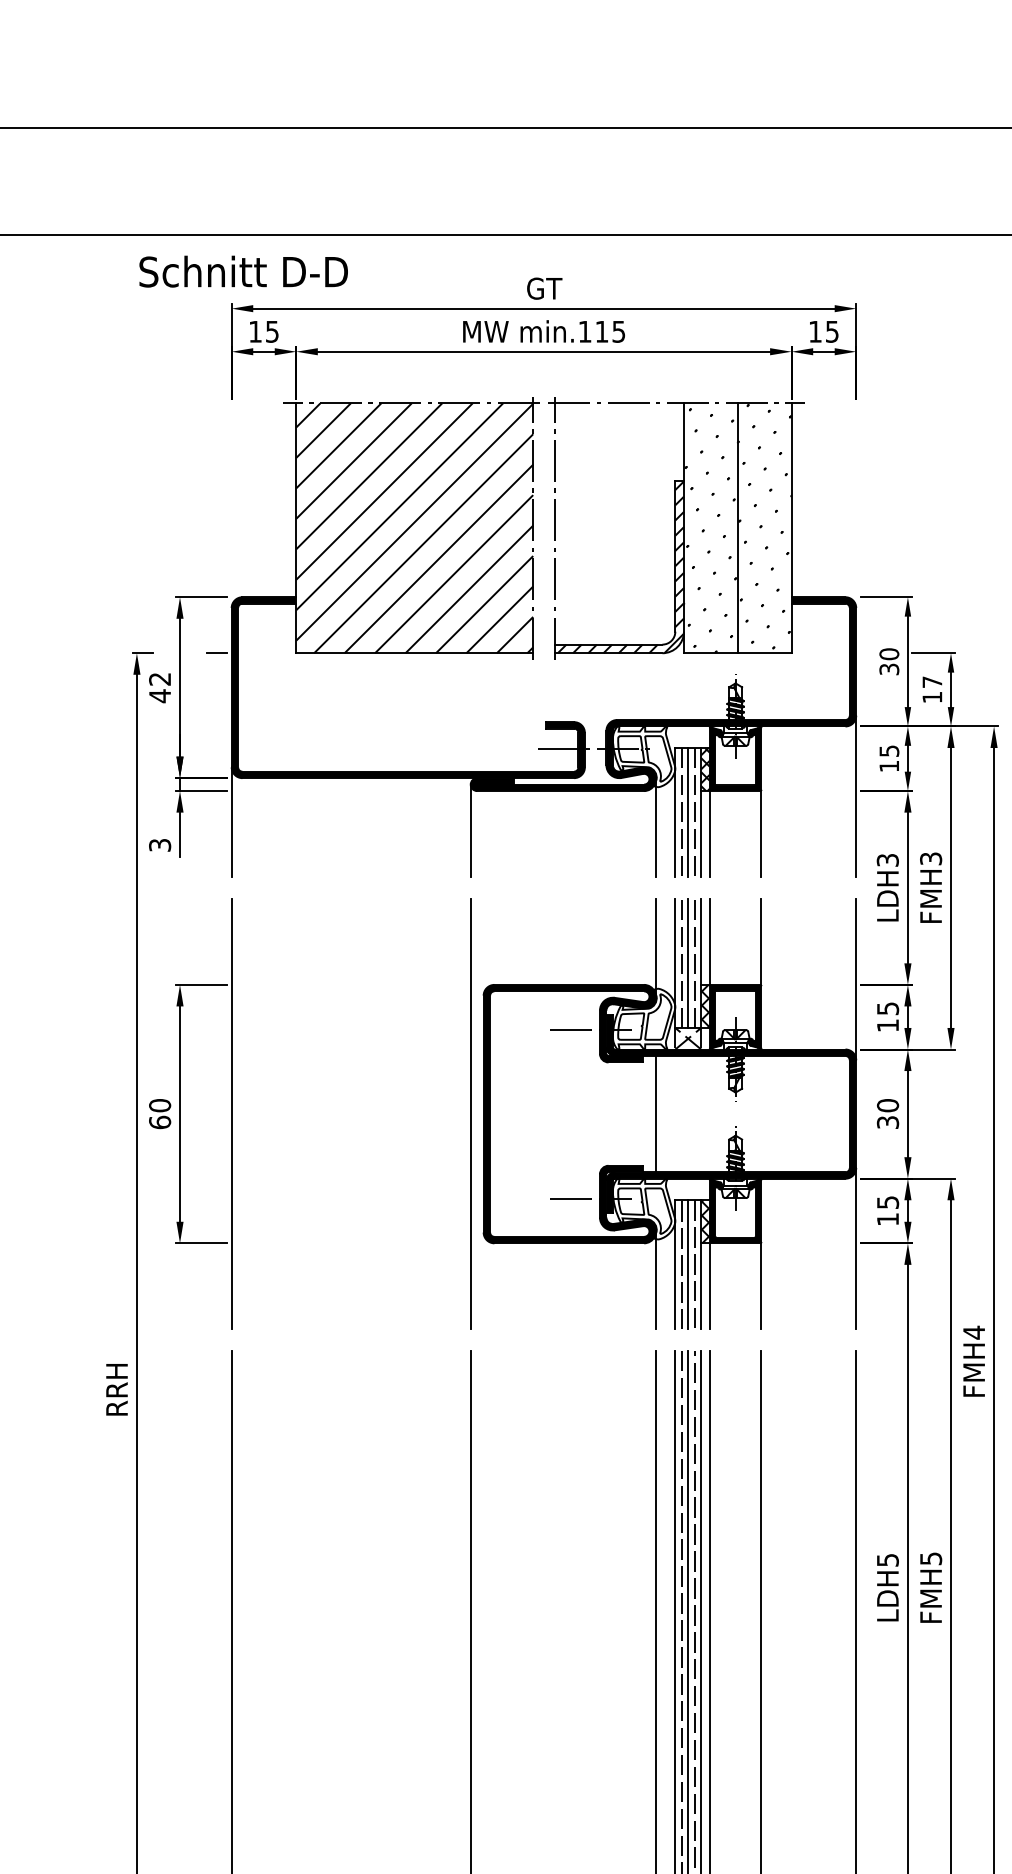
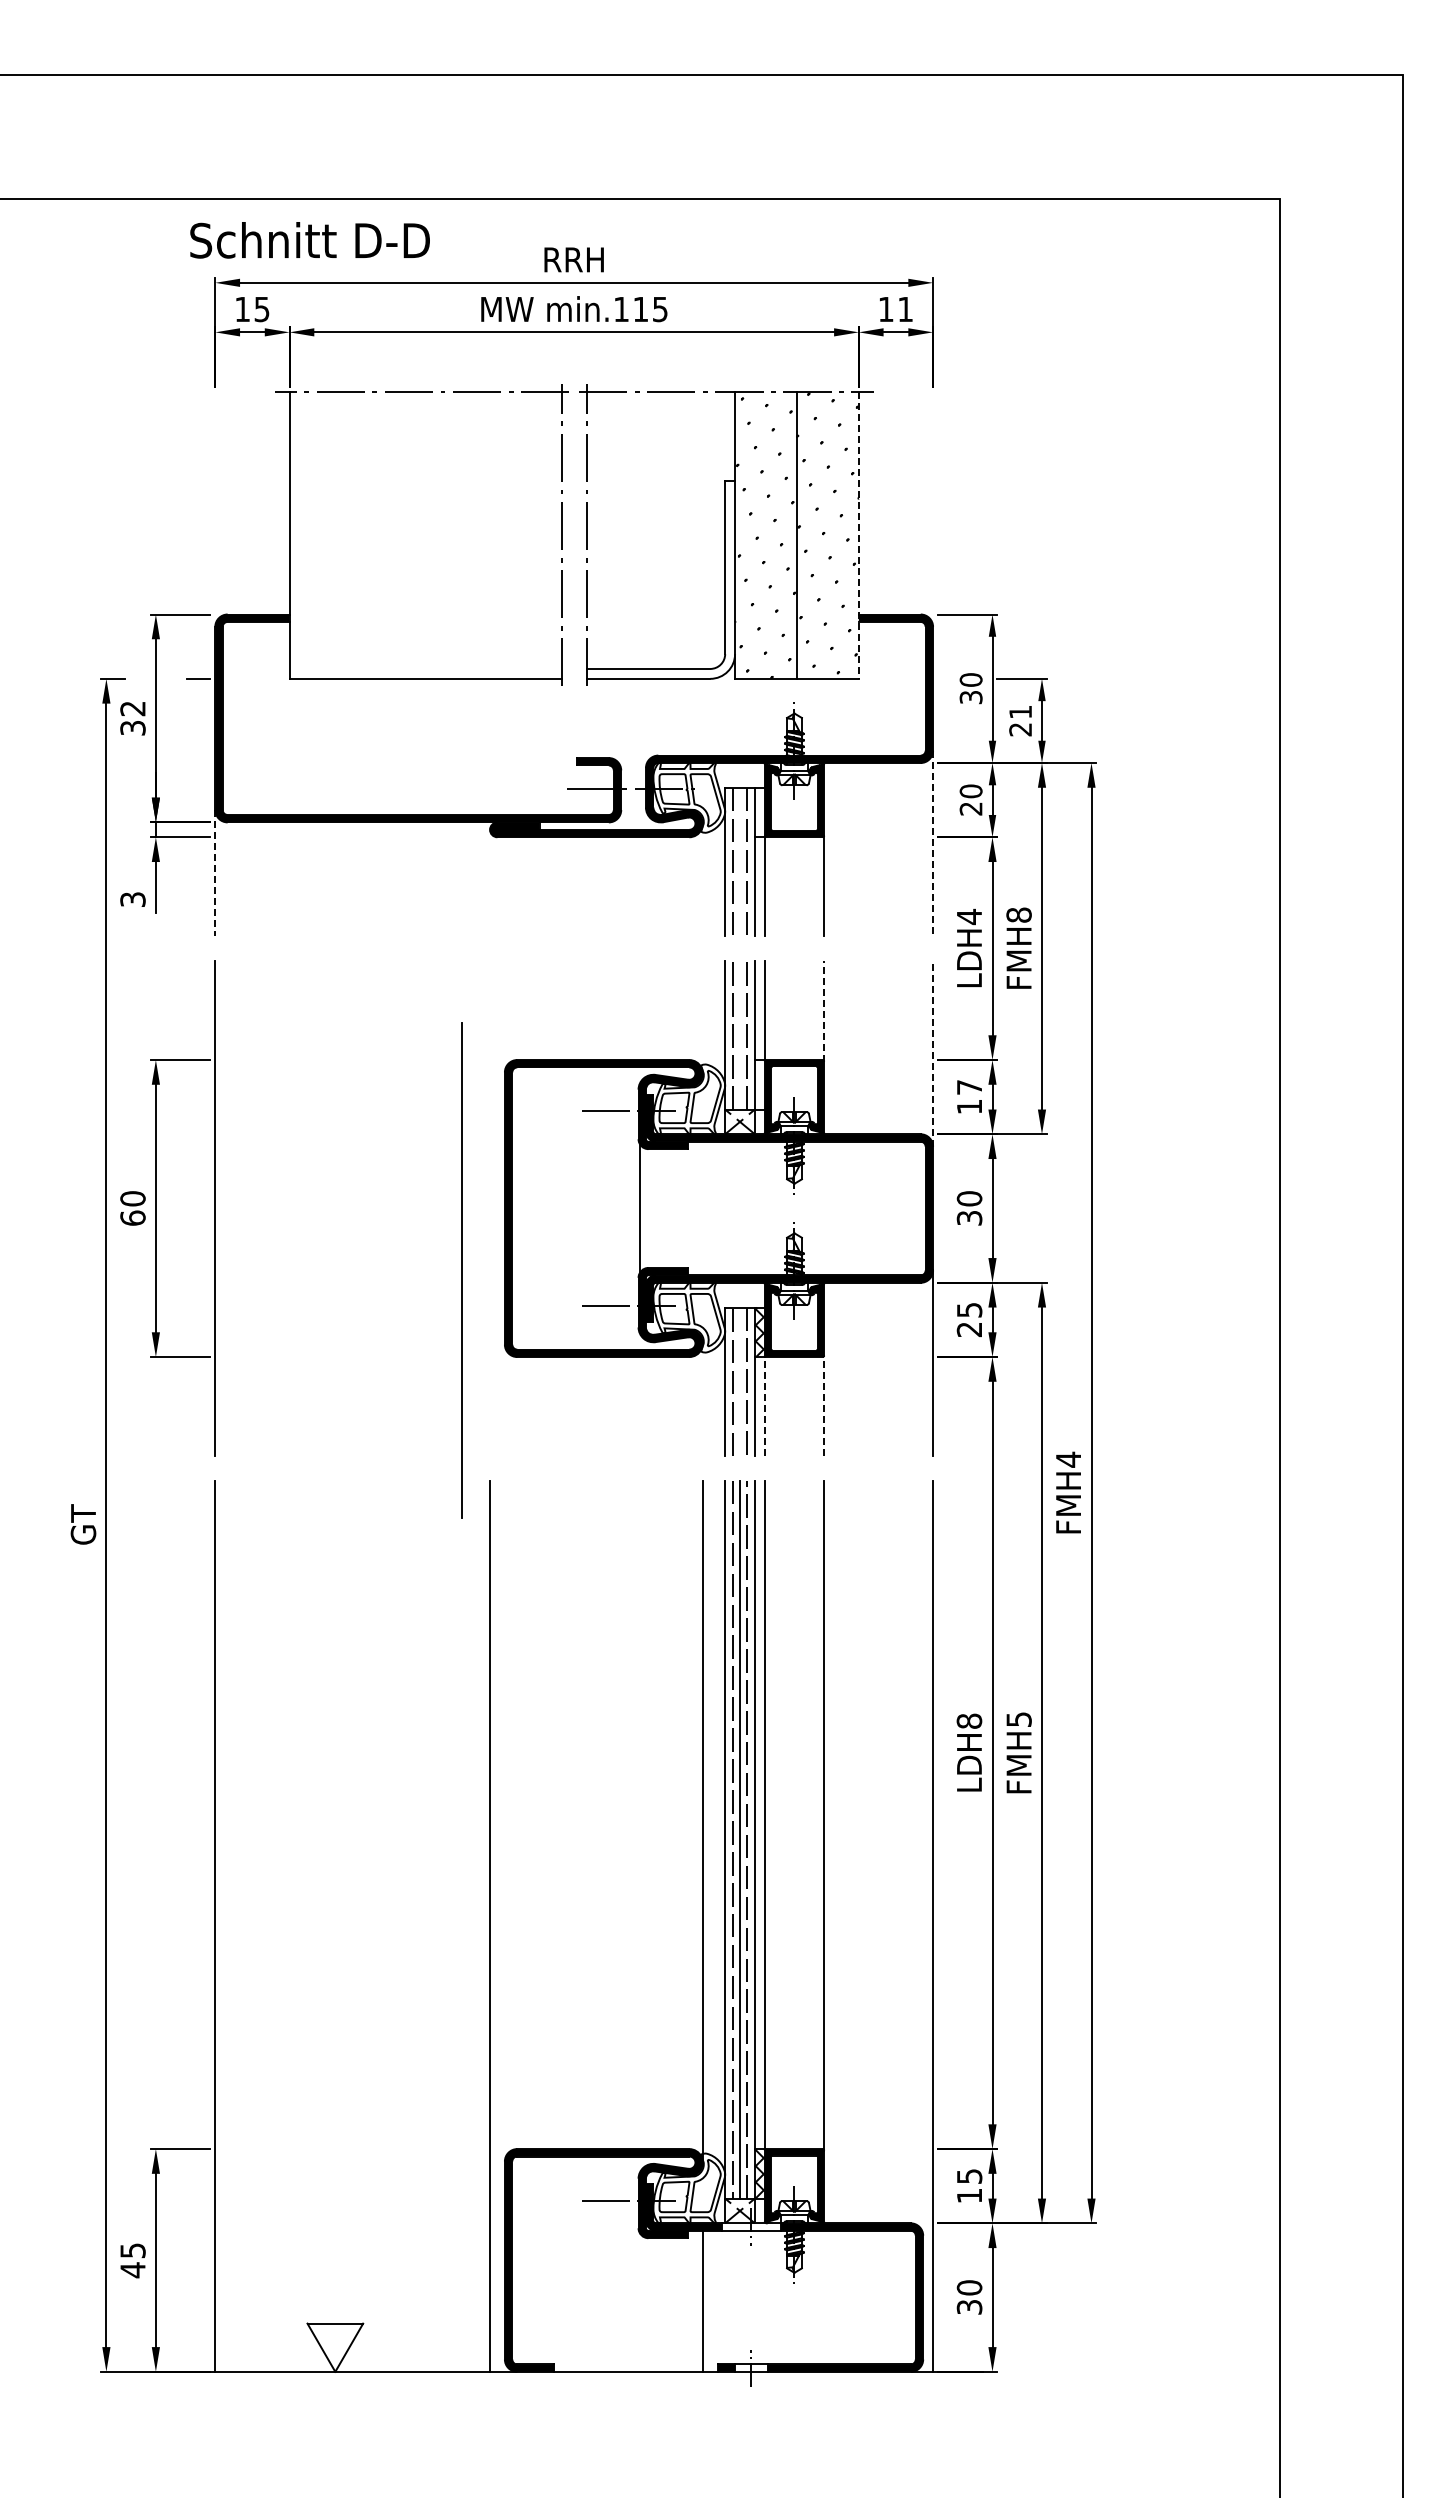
text: (243, 271) -> (309, 240), moved
text: (543, 288) -> (573, 259), GT -> RRH
text: (832, 331) -> (905, 309), 15 -> 11
hatch: (414, 527) -> (425, 534), removed
line: (791, 528) -> (858, 535), solid -> dashed
hatch: (620, 566) -> (662, 579), removed
text: (932, 689) -> (1020, 720), 17 -> 21
text: (159, 696) -> (132, 728), 42 -> 32
text: (888, 758) -> (970, 799), 15 -> 20
hatch: (705, 769) -> (759, 812), removed
line: (856, 796) -> (933, 843), solid -> dashed
line: (688, 812) -> (740, 861), removed
line: (231, 822) -> (215, 873), solid -> dashed
line: (655, 827) -> (702, 879), removed
line: (471, 830) -> (490, 882), removed
text: (930, 858) -> (1018, 914), FMH3 -> FMH8
text: (887, 860) -> (969, 916), LDH3 -> LDH4
line: (761, 941) -> (824, 1010), solid -> dashed
line: (655, 947) -> (702, 1016), removed
line: (688, 963) -> (740, 1035), removed
line: (856, 979) -> (933, 1053), solid -> dashed
hatch: (705, 1006) -> (759, 1084), removed
text: (887, 1008) -> (969, 1087), 15 -> 17
line: (470, 1114) -> (461, 1270), moved
line: (655, 1114) -> (639, 1208), moved
text: (887, 1219) -> (968, 1329), 15 -> 25
line: (688, 1264) -> (740, 1381), removed
line: (655, 1281) -> (702, 1400), removed
line: (761, 1285) -> (824, 1405), solid -> dashed
line: (709, 1286) -> (764, 1406), solid -> dashed
text: (117, 1389) -> (83, 1524), RRH -> GT
text: (887, 1559) -> (969, 1720), LDH5 -> LDH8

